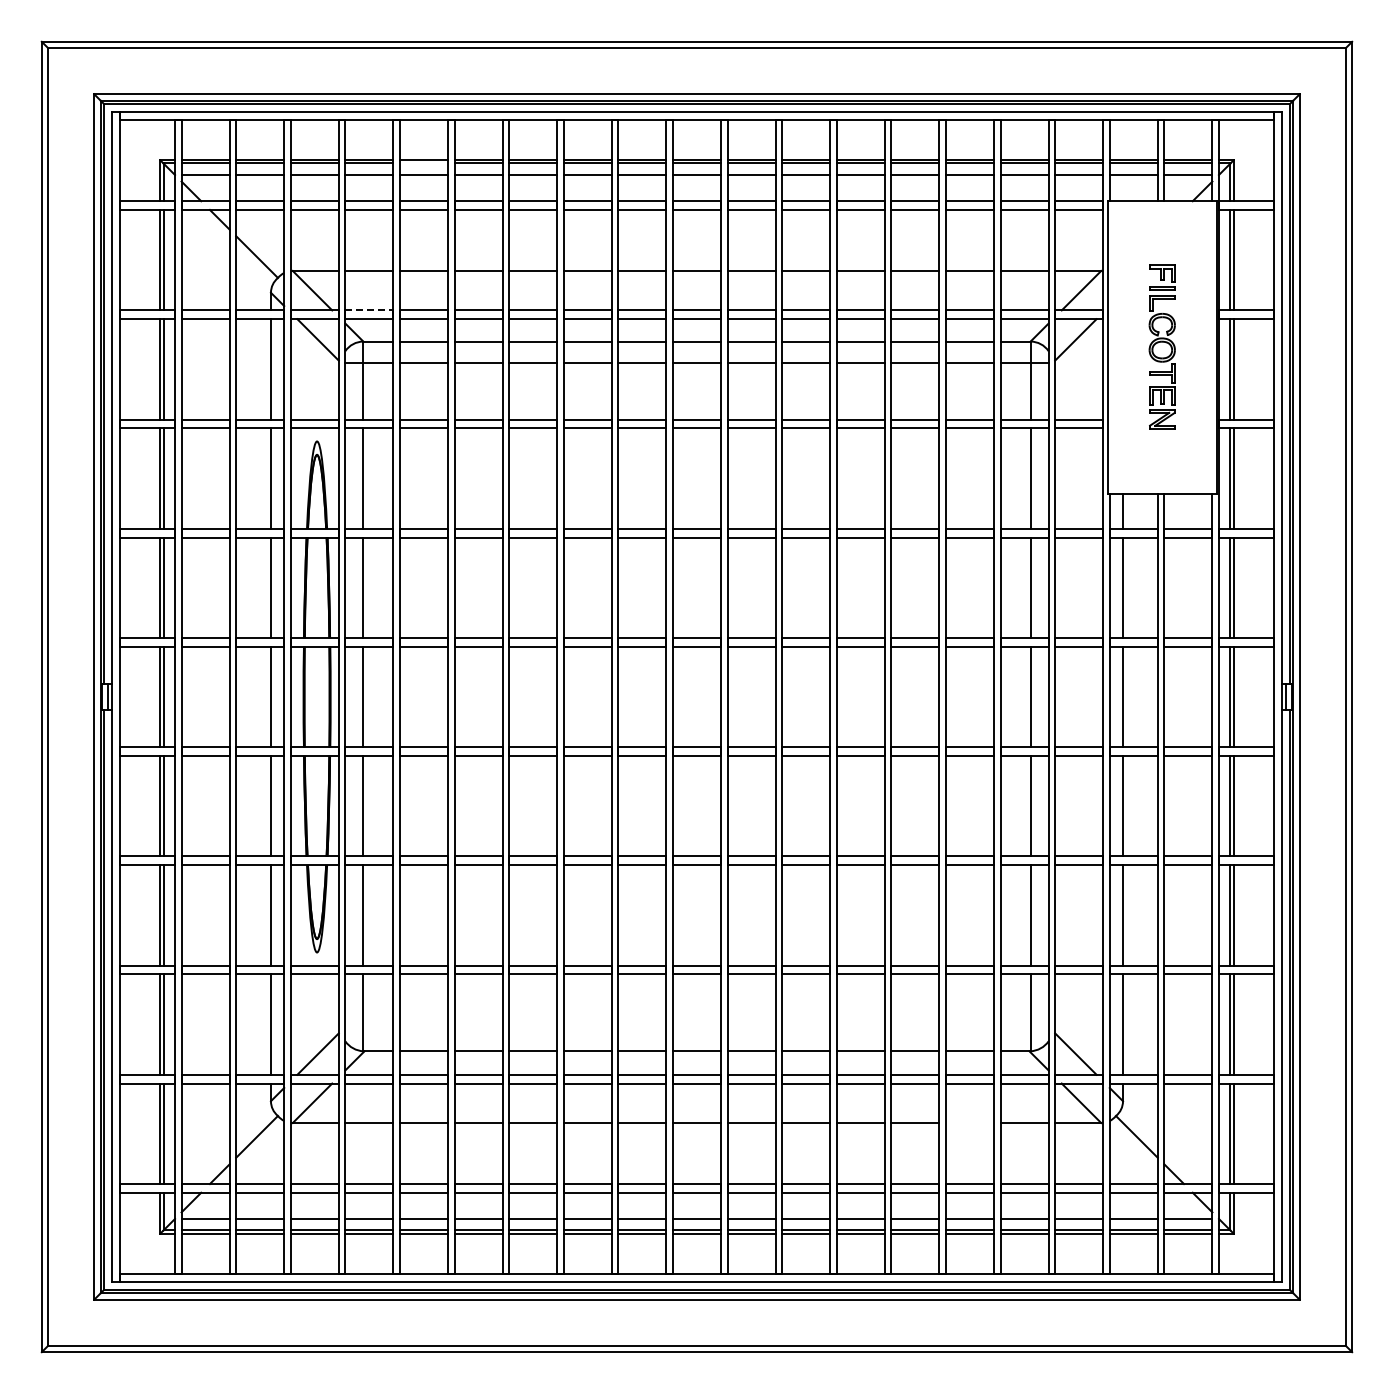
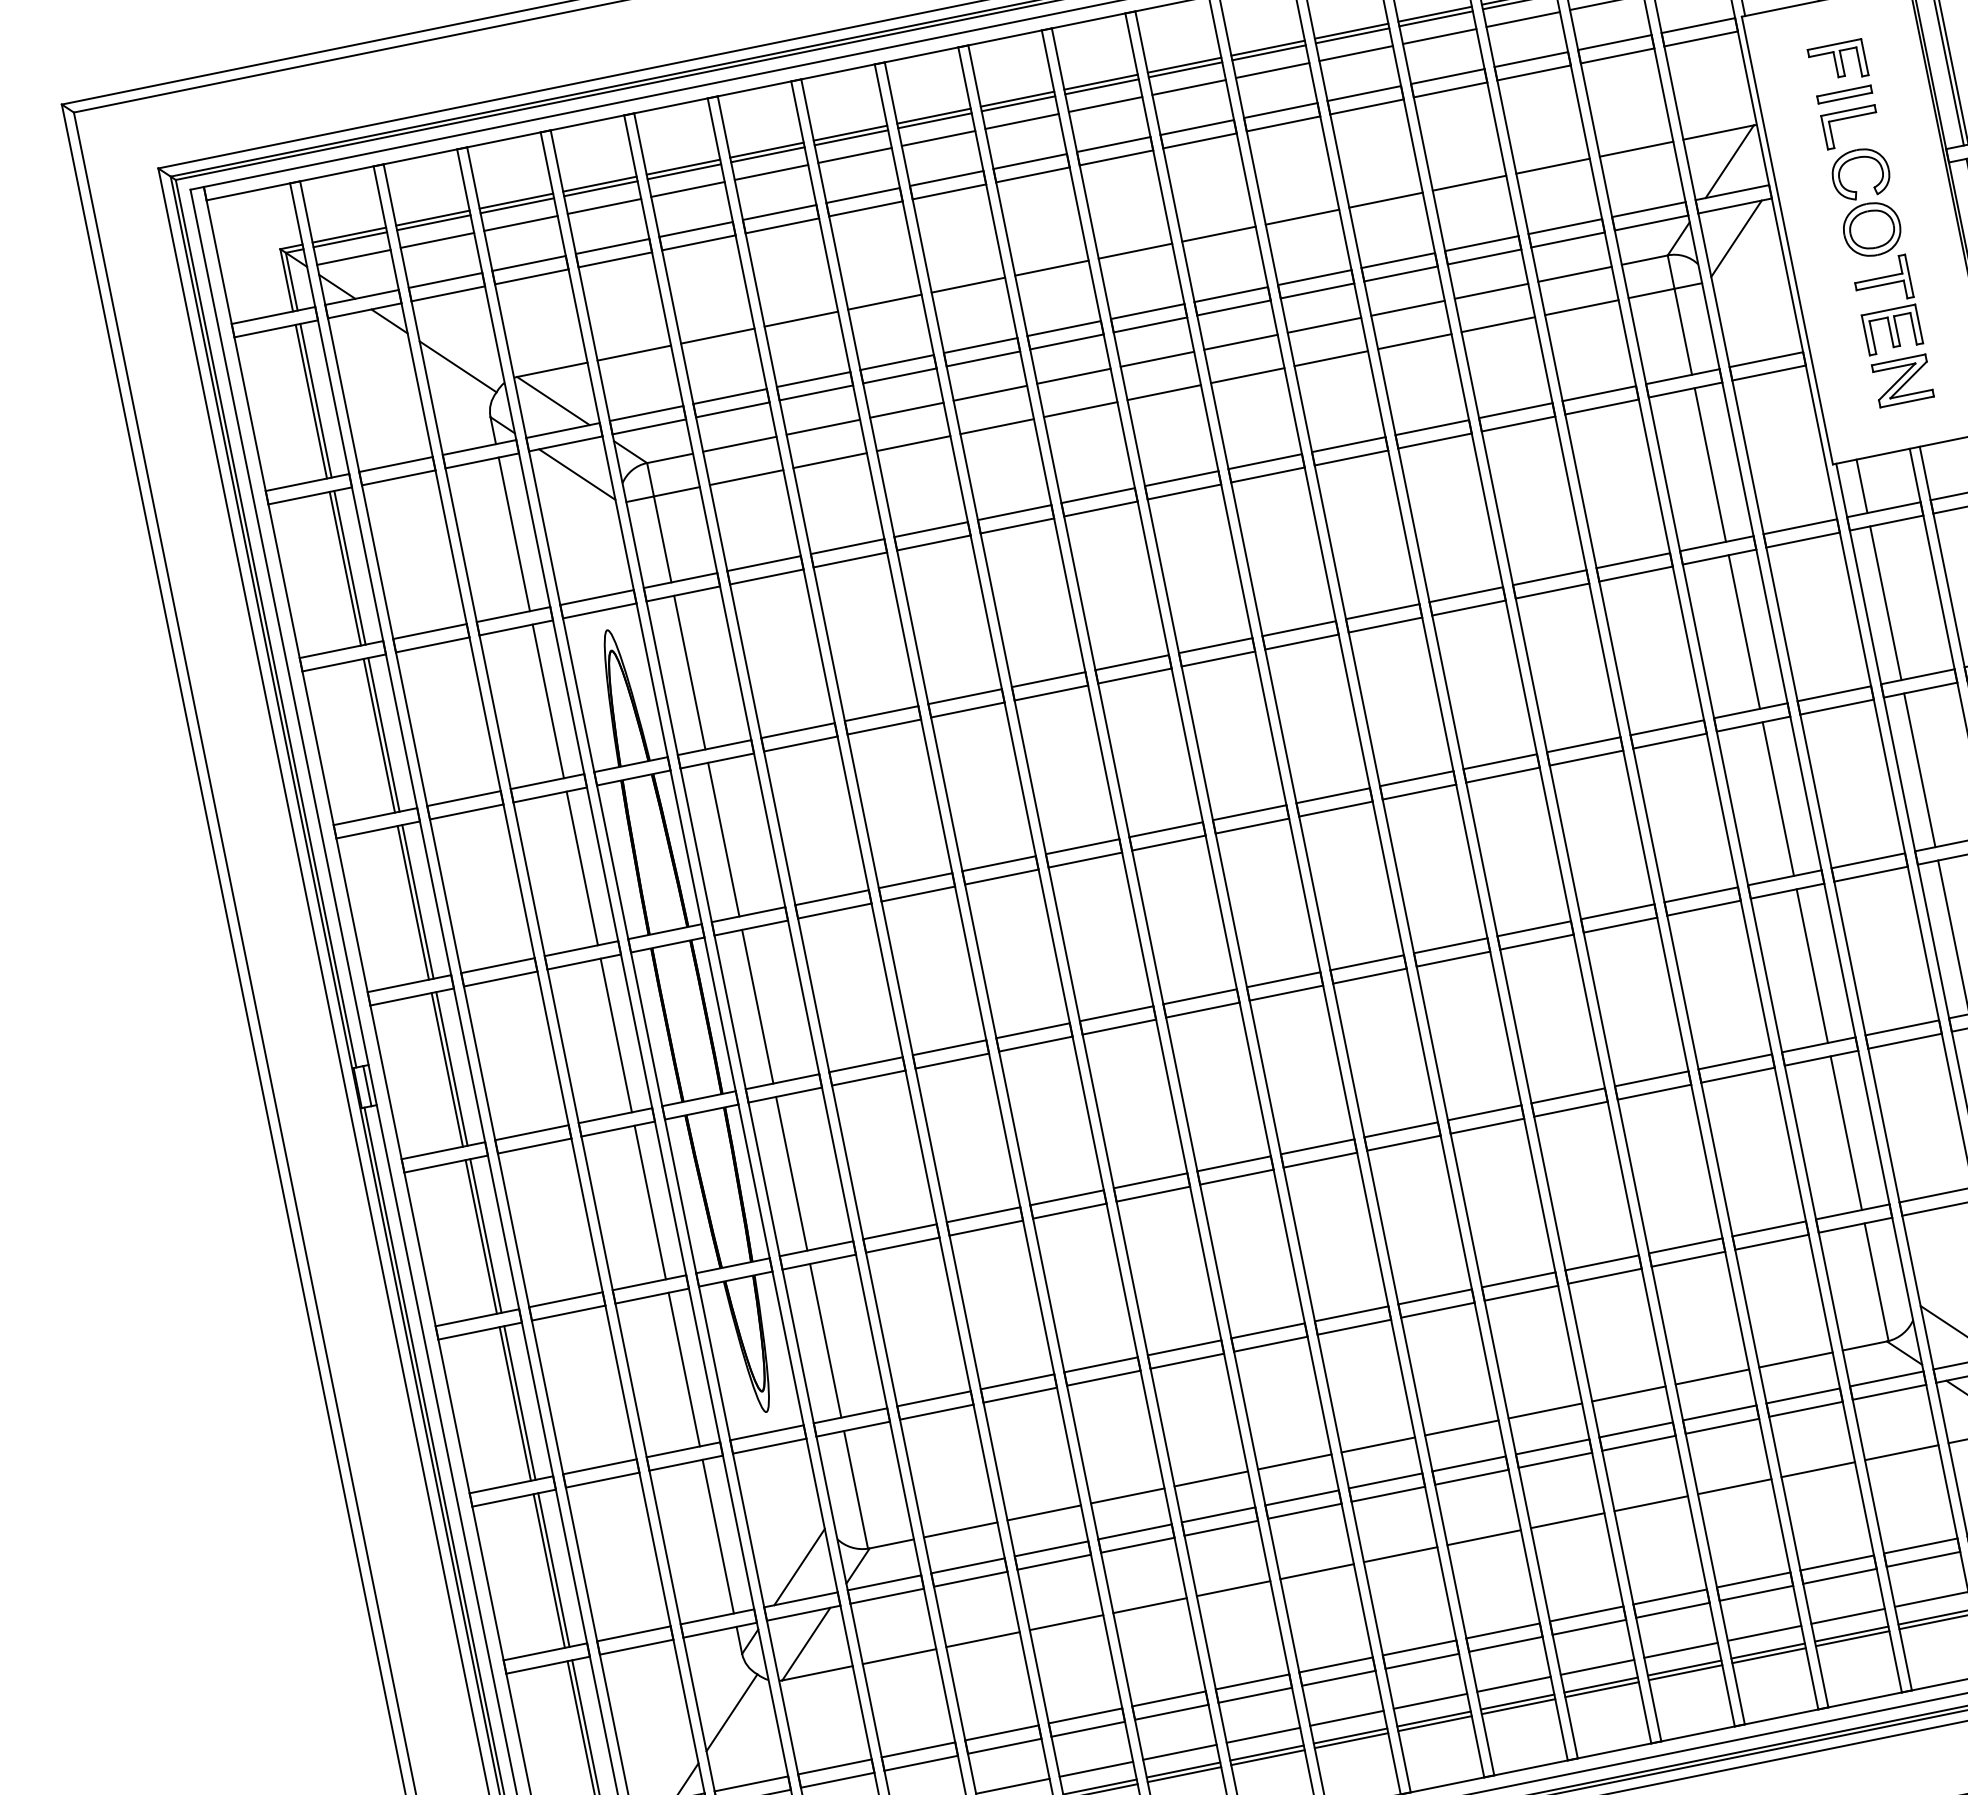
line: (423, 163) -> (683, 171), added
line: (369, 310) -> (646, 413), dashed -> solid
part: (1162, 346) -> (1871, 221), size x1.43
line: (969, 1123) -> (1817, 1470), added

